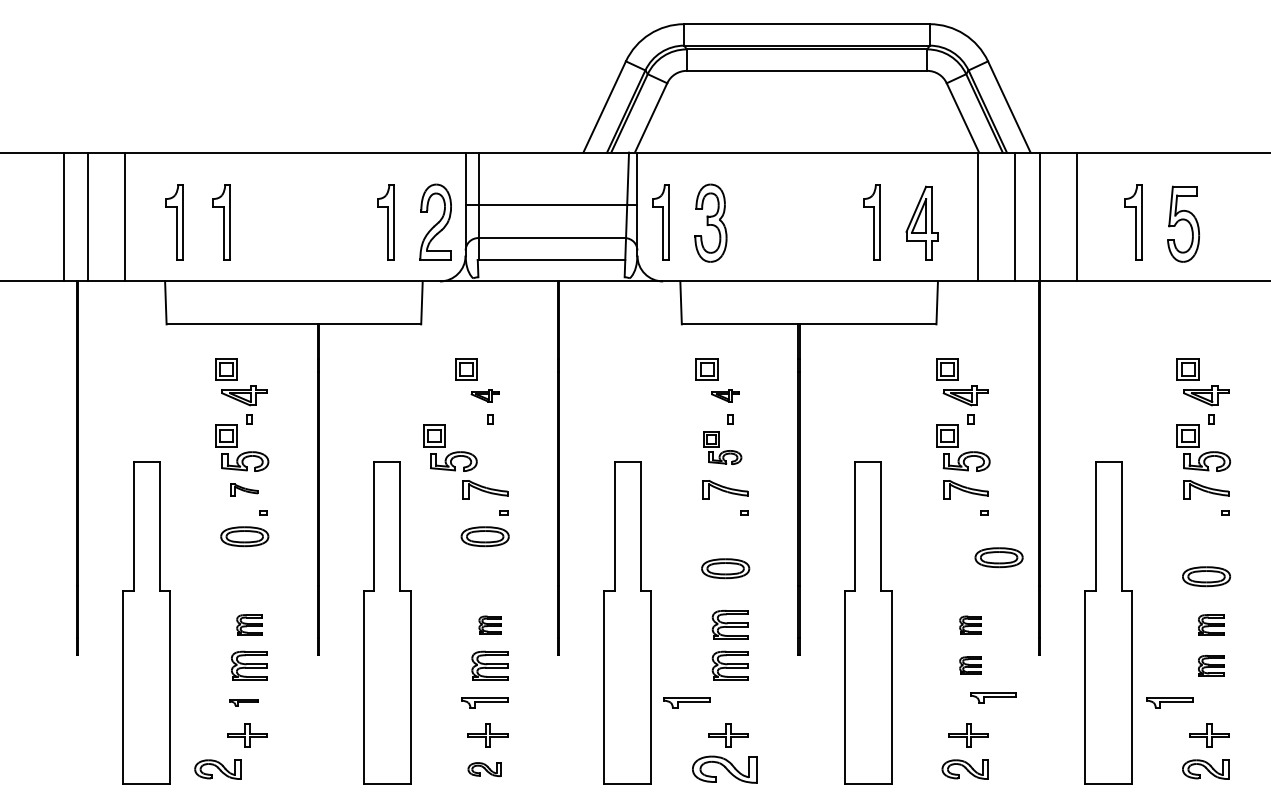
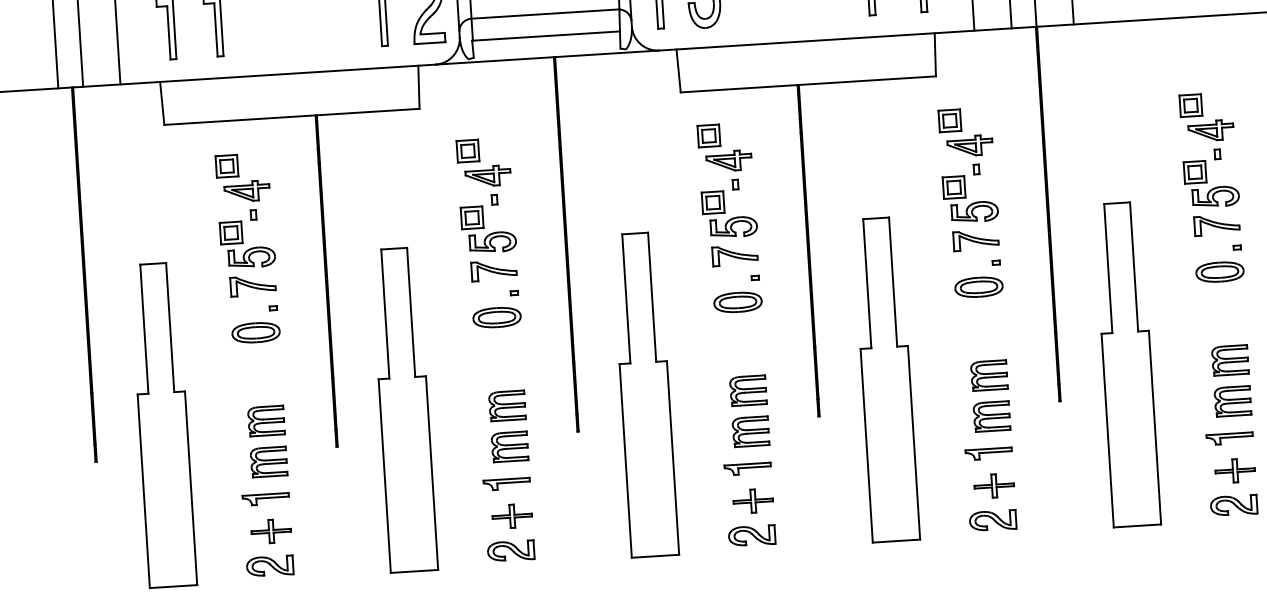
part: (484, 395) -> (487, 176), size x1.67
part: (725, 395) -> (728, 160), size x1.67
part: (450, 447) -> (488, 228), moved
part: (722, 447) -> (729, 213), size x1.43
part: (244, 489) -> (252, 285), size x1.67
part: (998, 557) -> (978, 287), moved
part: (725, 568) -> (737, 302), moved
part: (1206, 576) -> (1219, 271), moved
part: (249, 624) -> (266, 420), size x1.43
part: (489, 624) -> (506, 405), size x1.67
part: (970, 624) -> (988, 375), size x1.67
part: (1210, 624) -> (1229, 359), size x1.43
part: (970, 665) -> (991, 416), size x1.67
part: (1210, 665) -> (1232, 400), size x1.43
part: (993, 697) -> (988, 453), moved
part: (243, 702) -> (265, 499), size x1.67
part: (686, 702) -> (747, 468), moved
part: (1169, 702) -> (1229, 438), moved
part: (217, 769) -> (269, 566), moved
part: (484, 769) -> (511, 550), size x1.43
part: (724, 769) -> (751, 535), size x0.71

